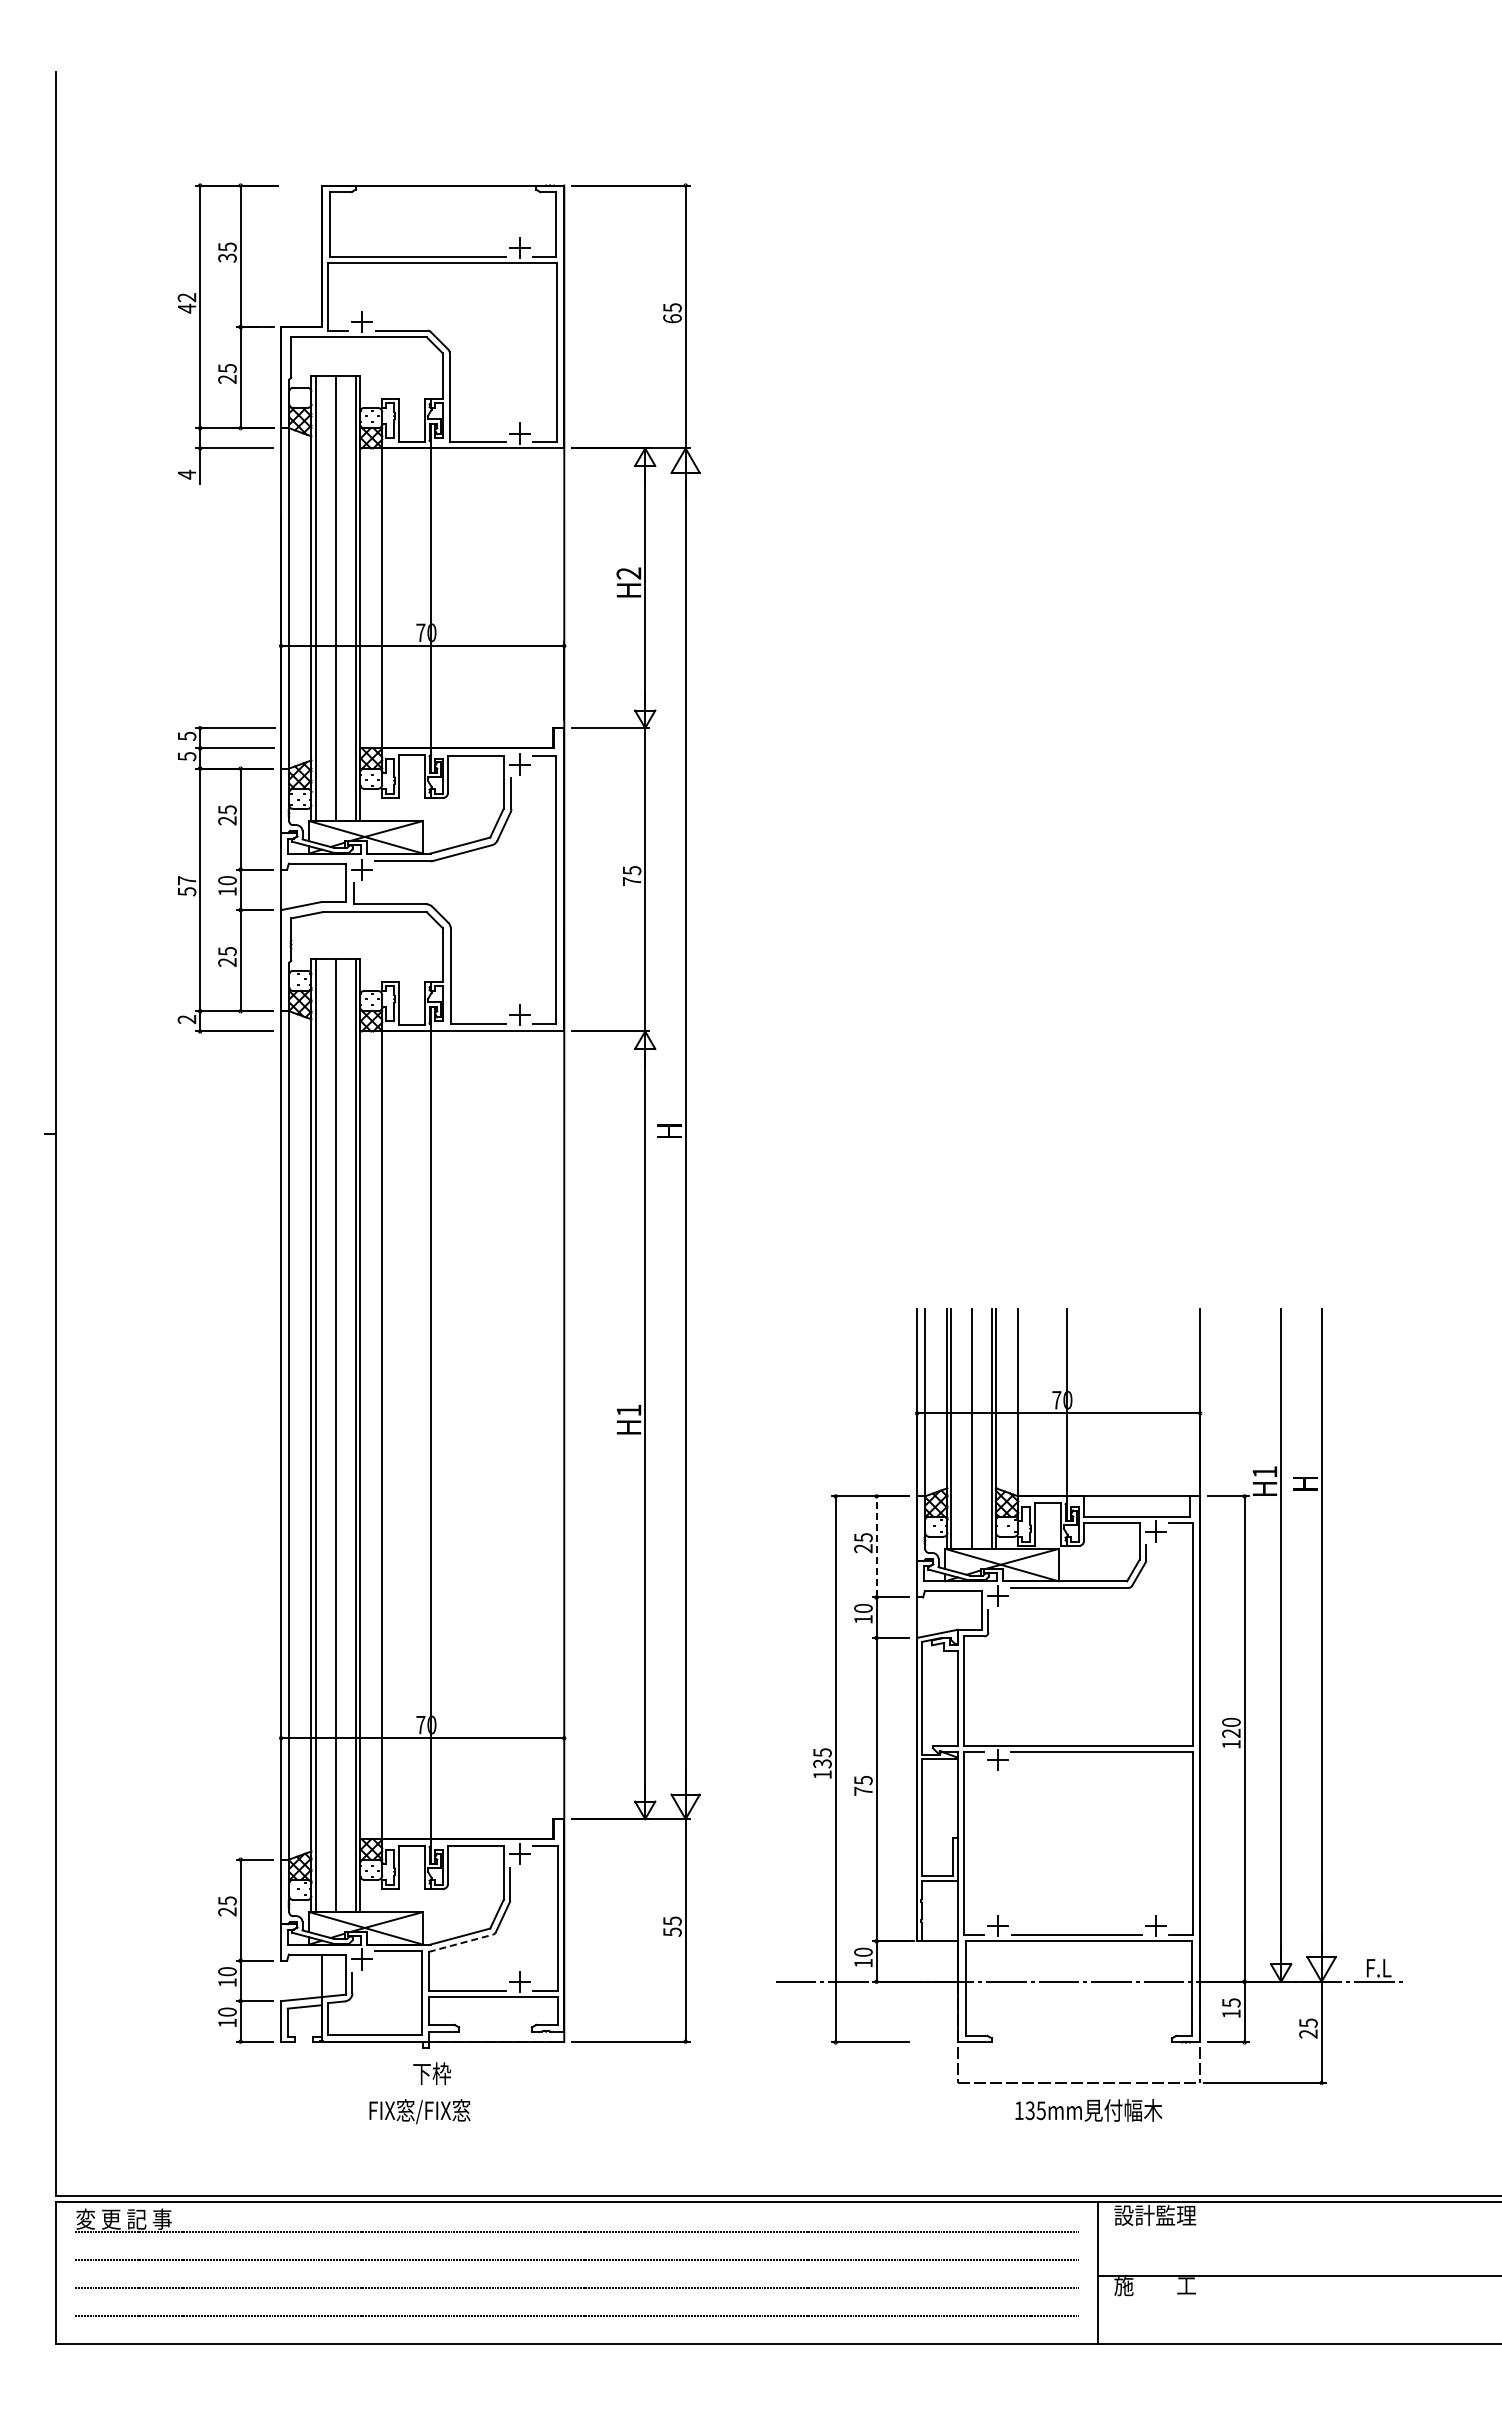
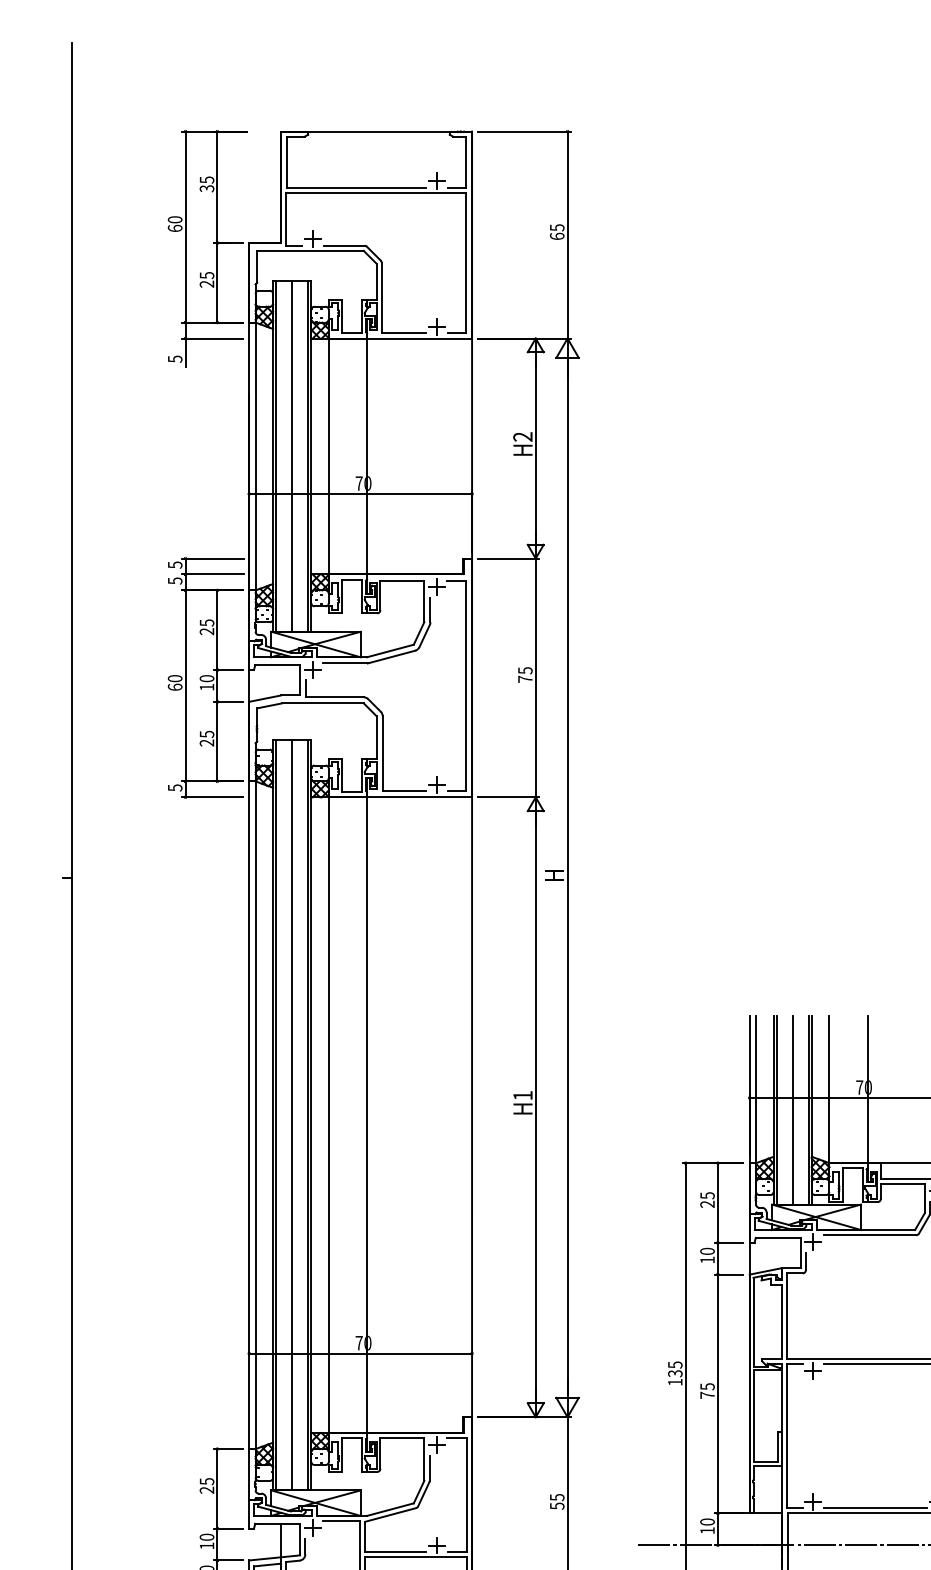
text: (186, 303) -> (174, 224), 42 -> 60
text: (187, 474) -> (175, 358), 4 -> 5
text: (186, 886) -> (174, 683), 57 -> 60
text: (186, 1019) -> (174, 787), 2 -> 5
line: (876, 1546) -> (717, 1202), dashed -> solid
line: (461, 1943) -> (391, 1515), dashed -> solid

